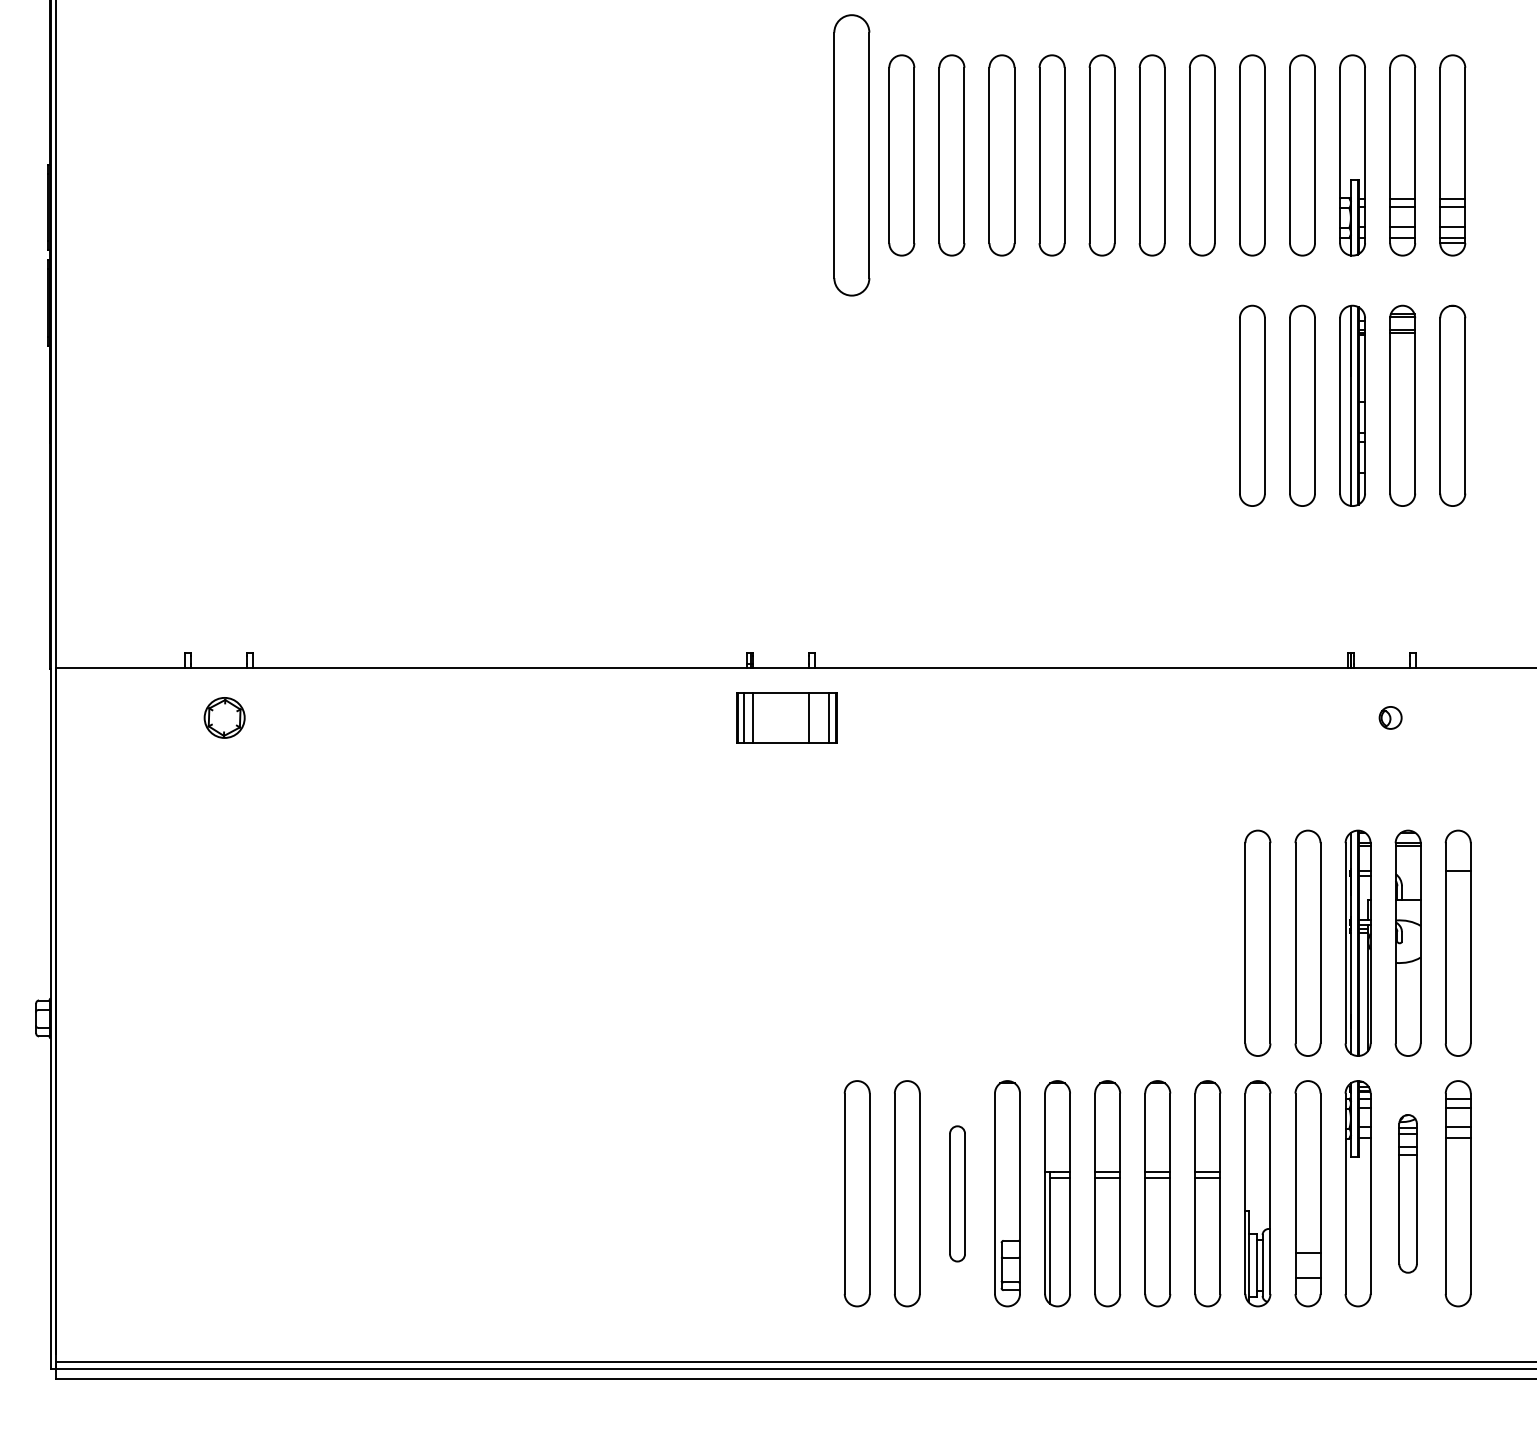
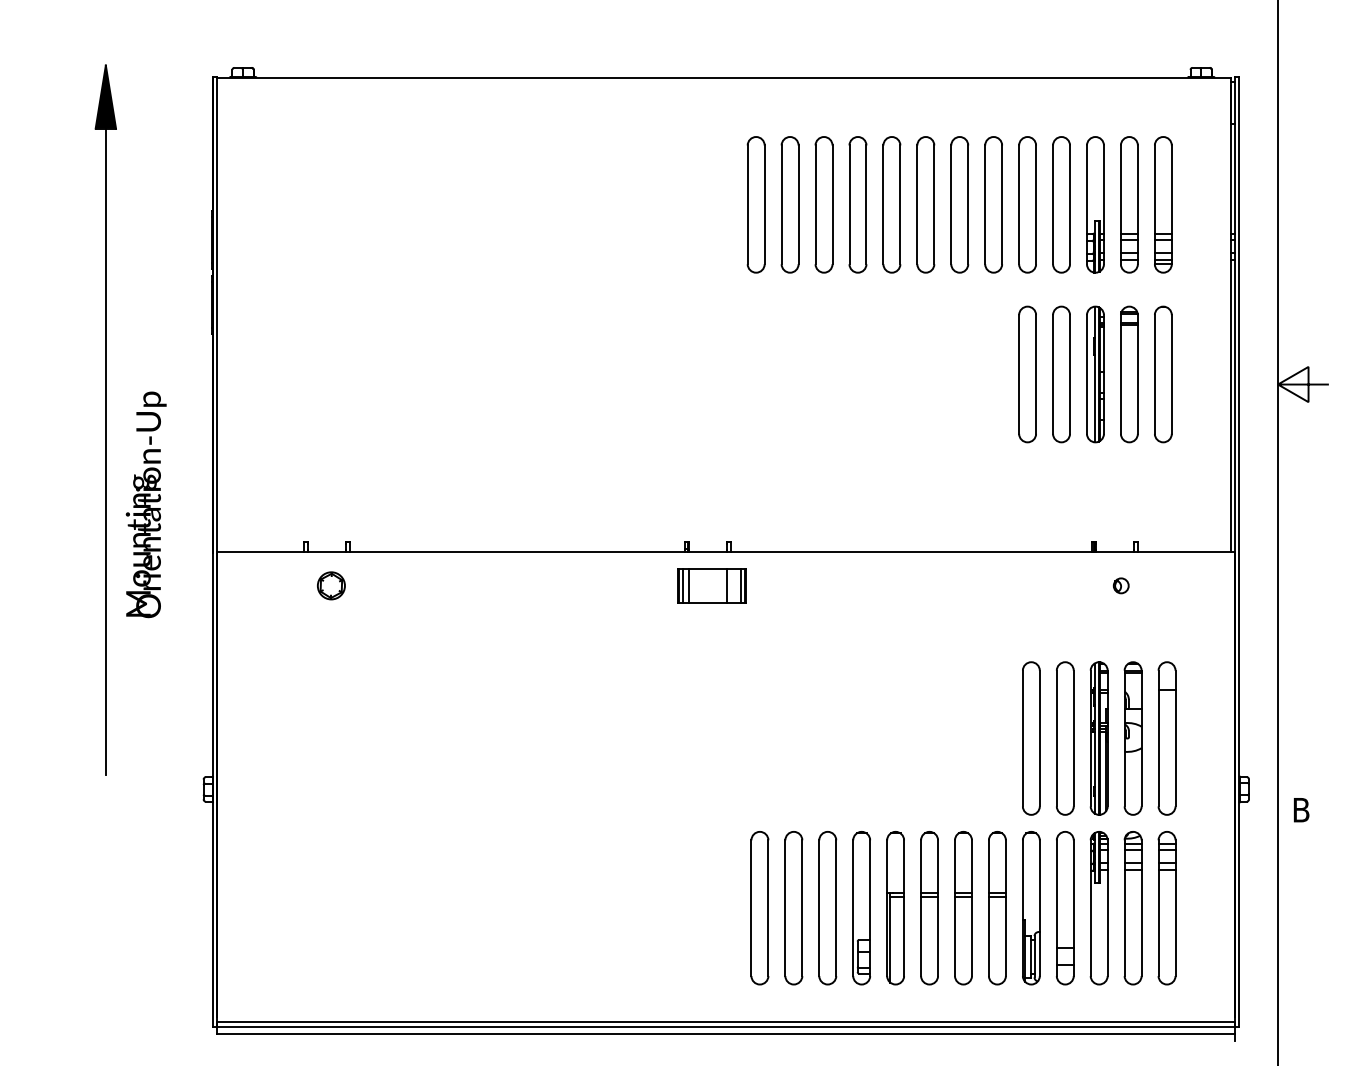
part: (850, 154) -> (755, 204), size x0.71
part: (957, 1194) -> (827, 908), size x1.67
part: (1407, 1194) -> (1132, 908), size x1.43

